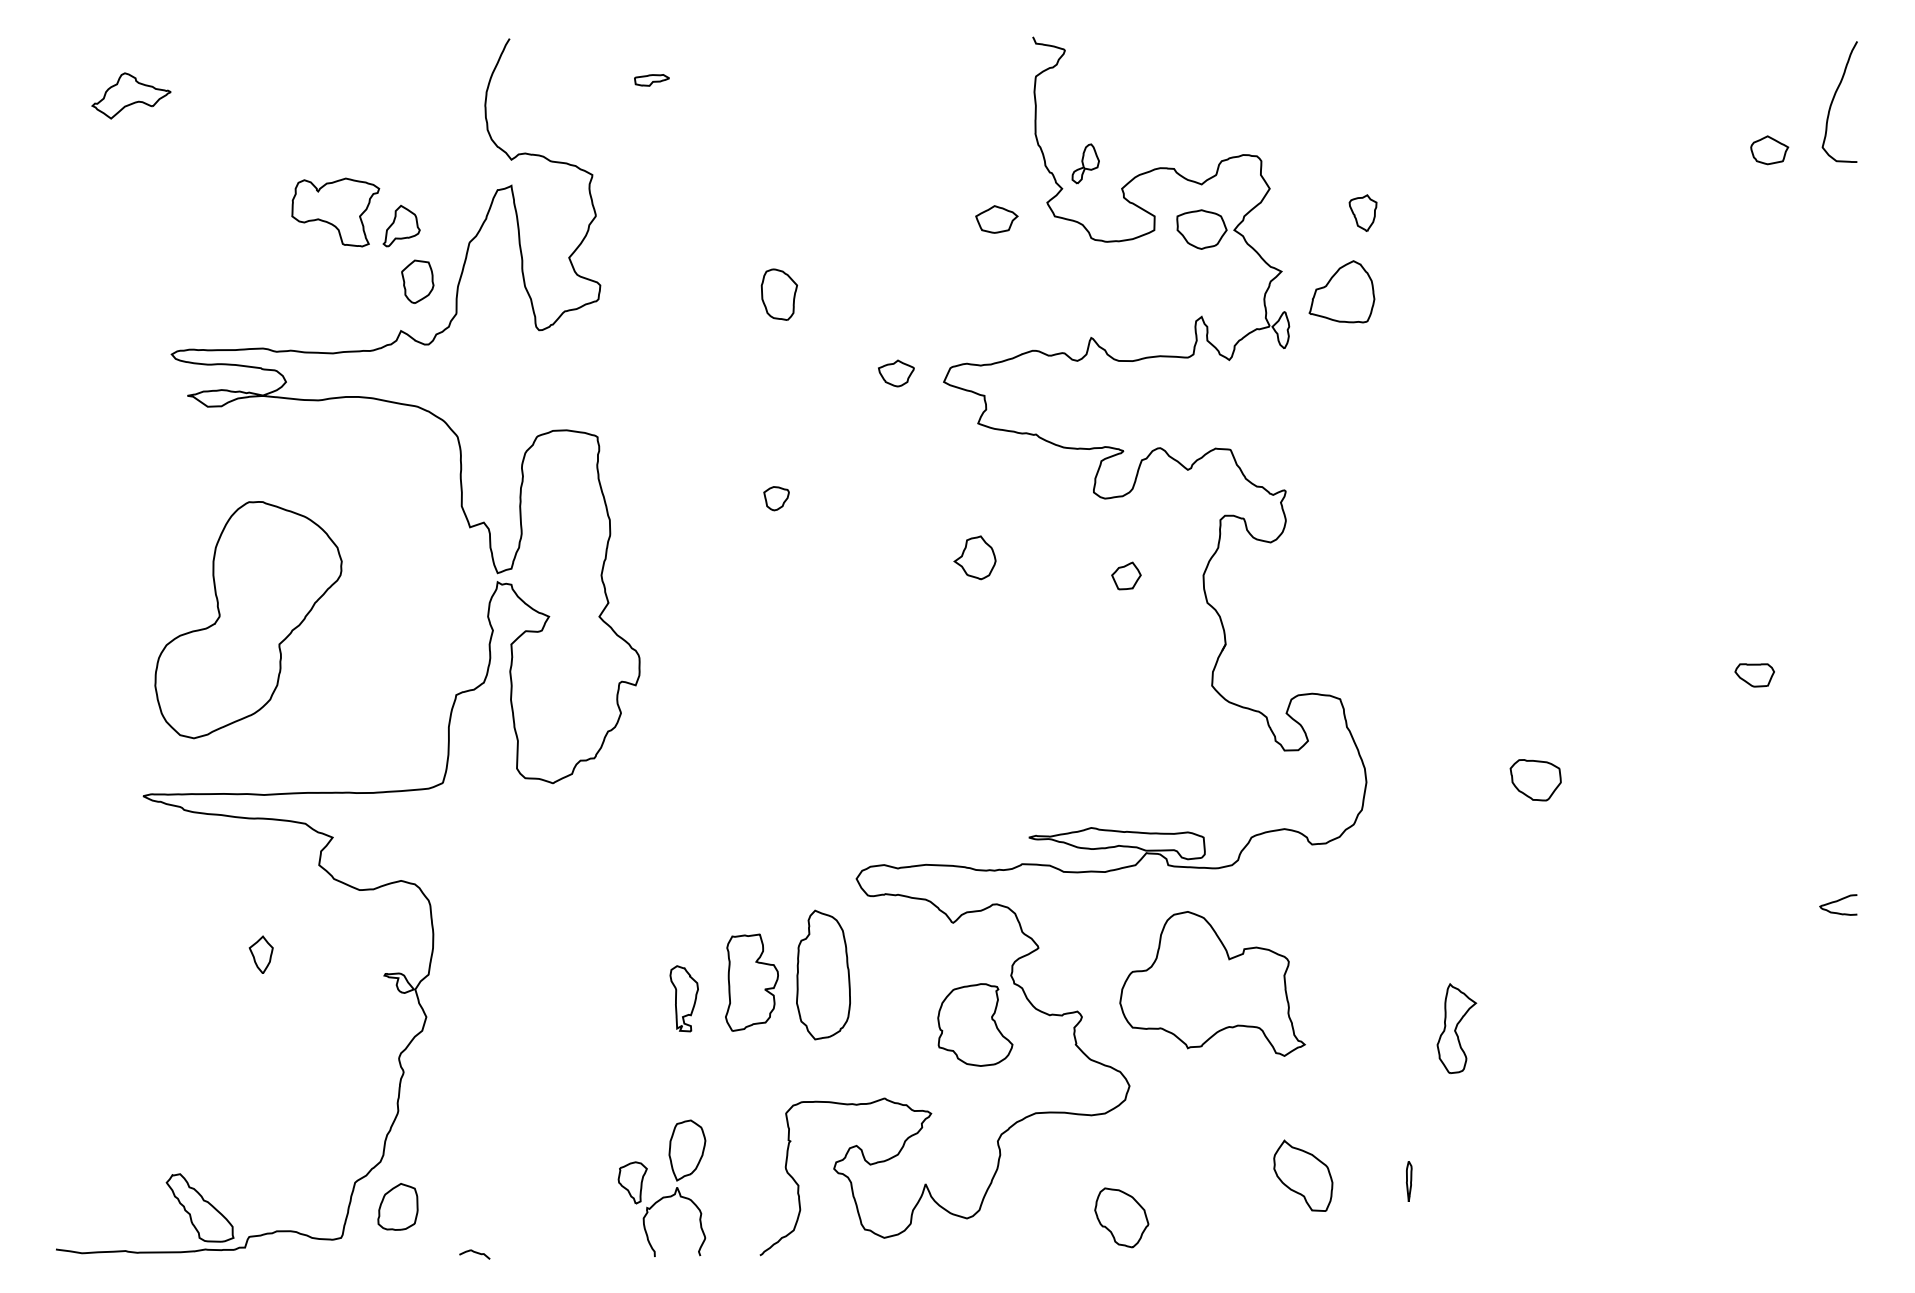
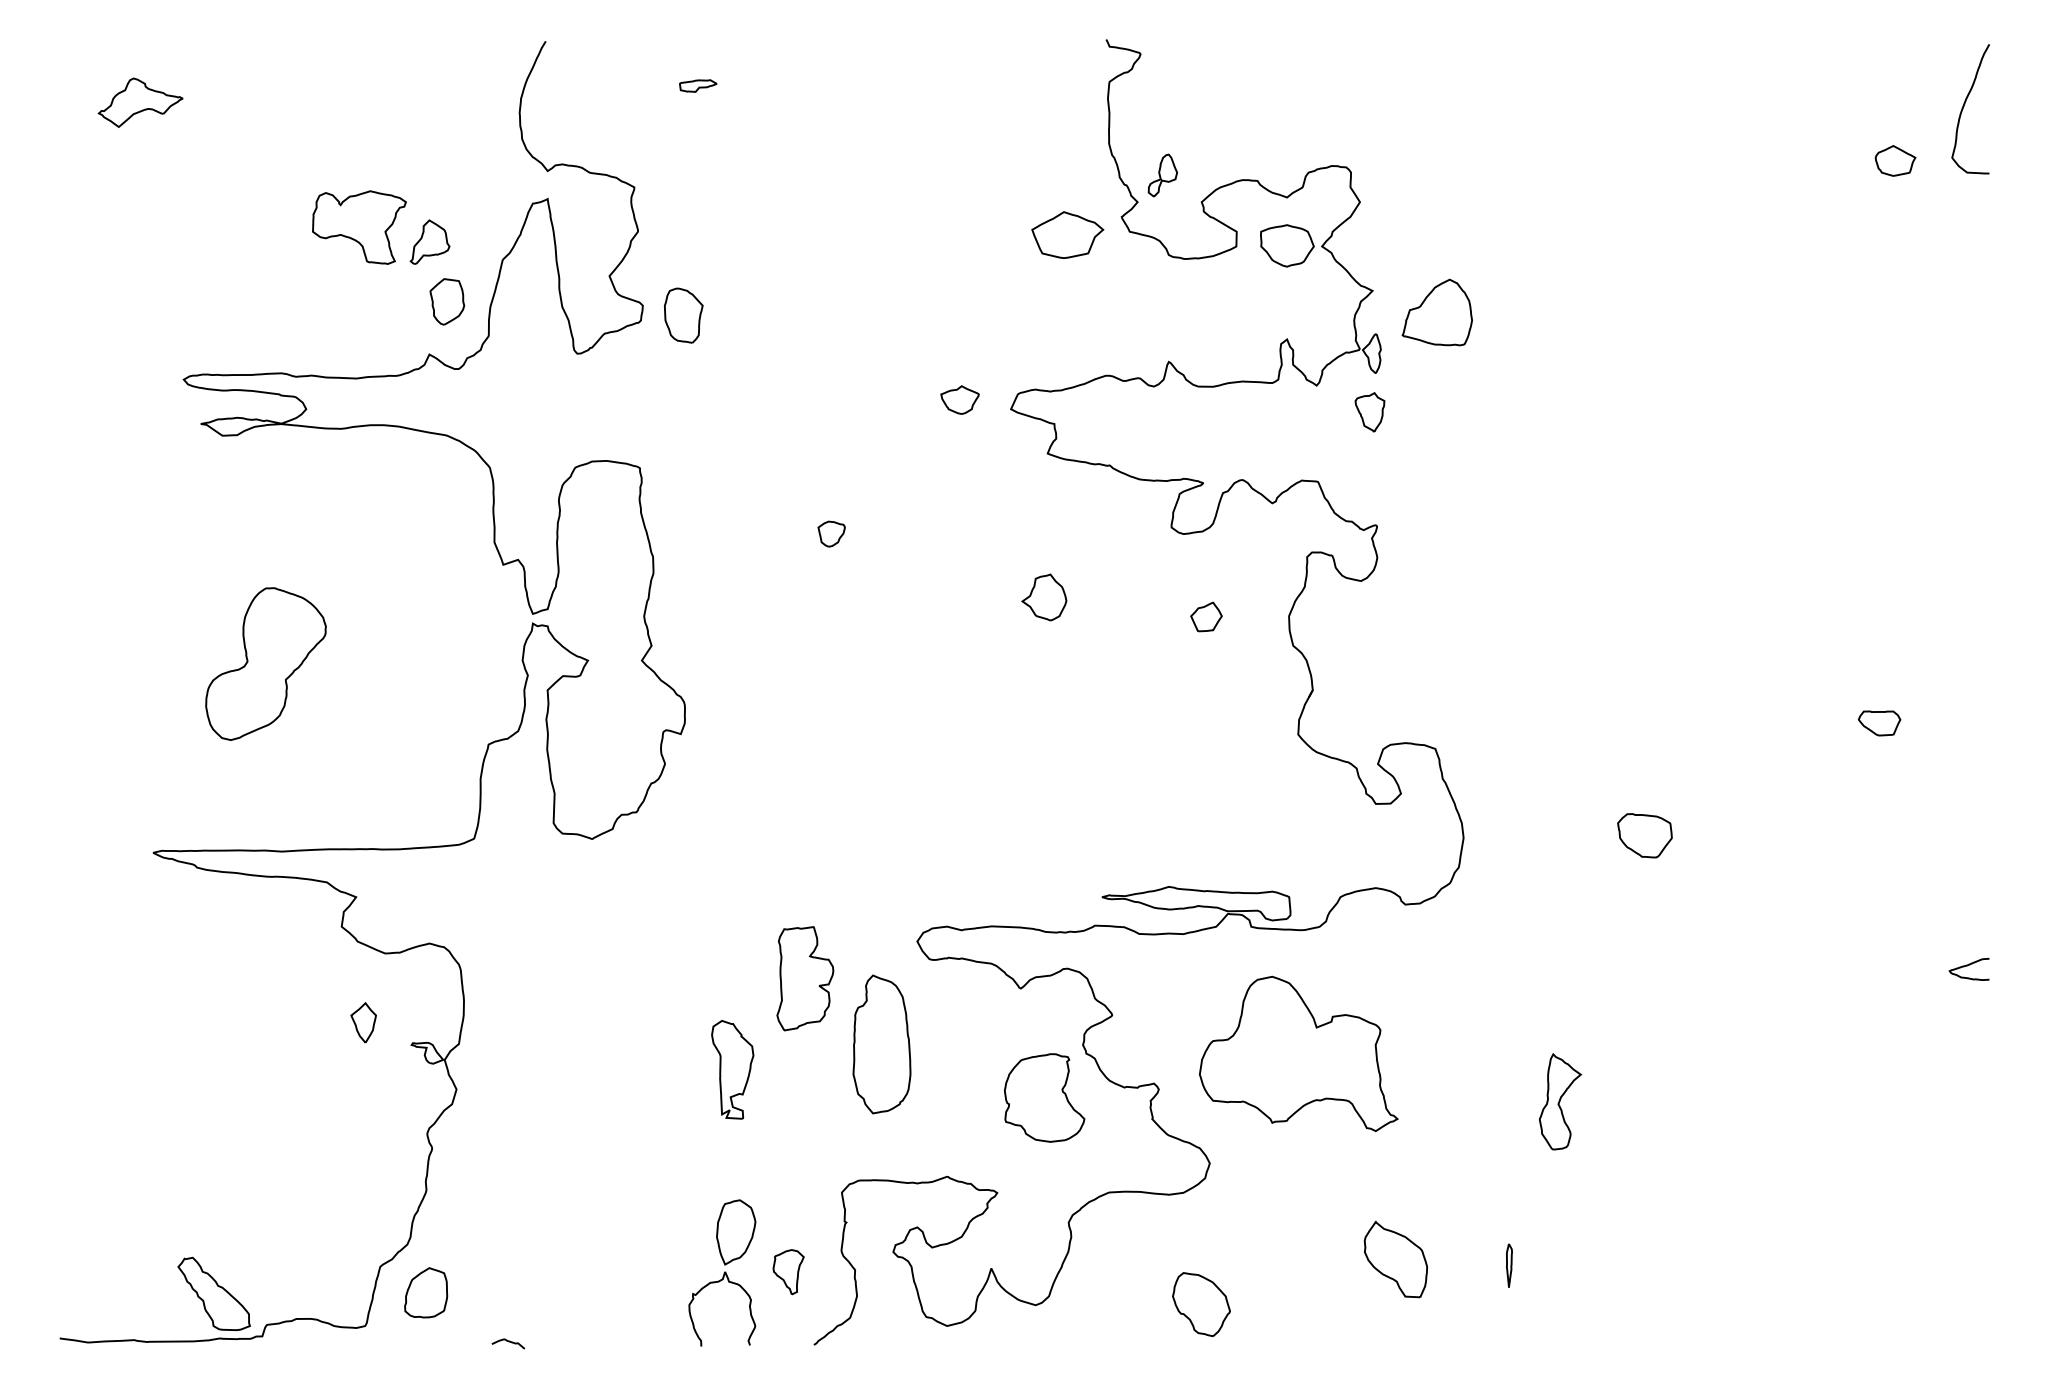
part: (1362, 213) -> (1369, 412), moved
part: (996, 218) -> (1067, 234), size x1.6
part: (779, 294) -> (683, 315), moved
part: (248, 619) -> (265, 663), size x0.6
part: (261, 954) -> (363, 1022), moved
part: (752, 982) -> (805, 978), moved
part: (683, 998) -> (732, 1069), size x1.4
part: (632, 1183) -> (788, 1272), moved

